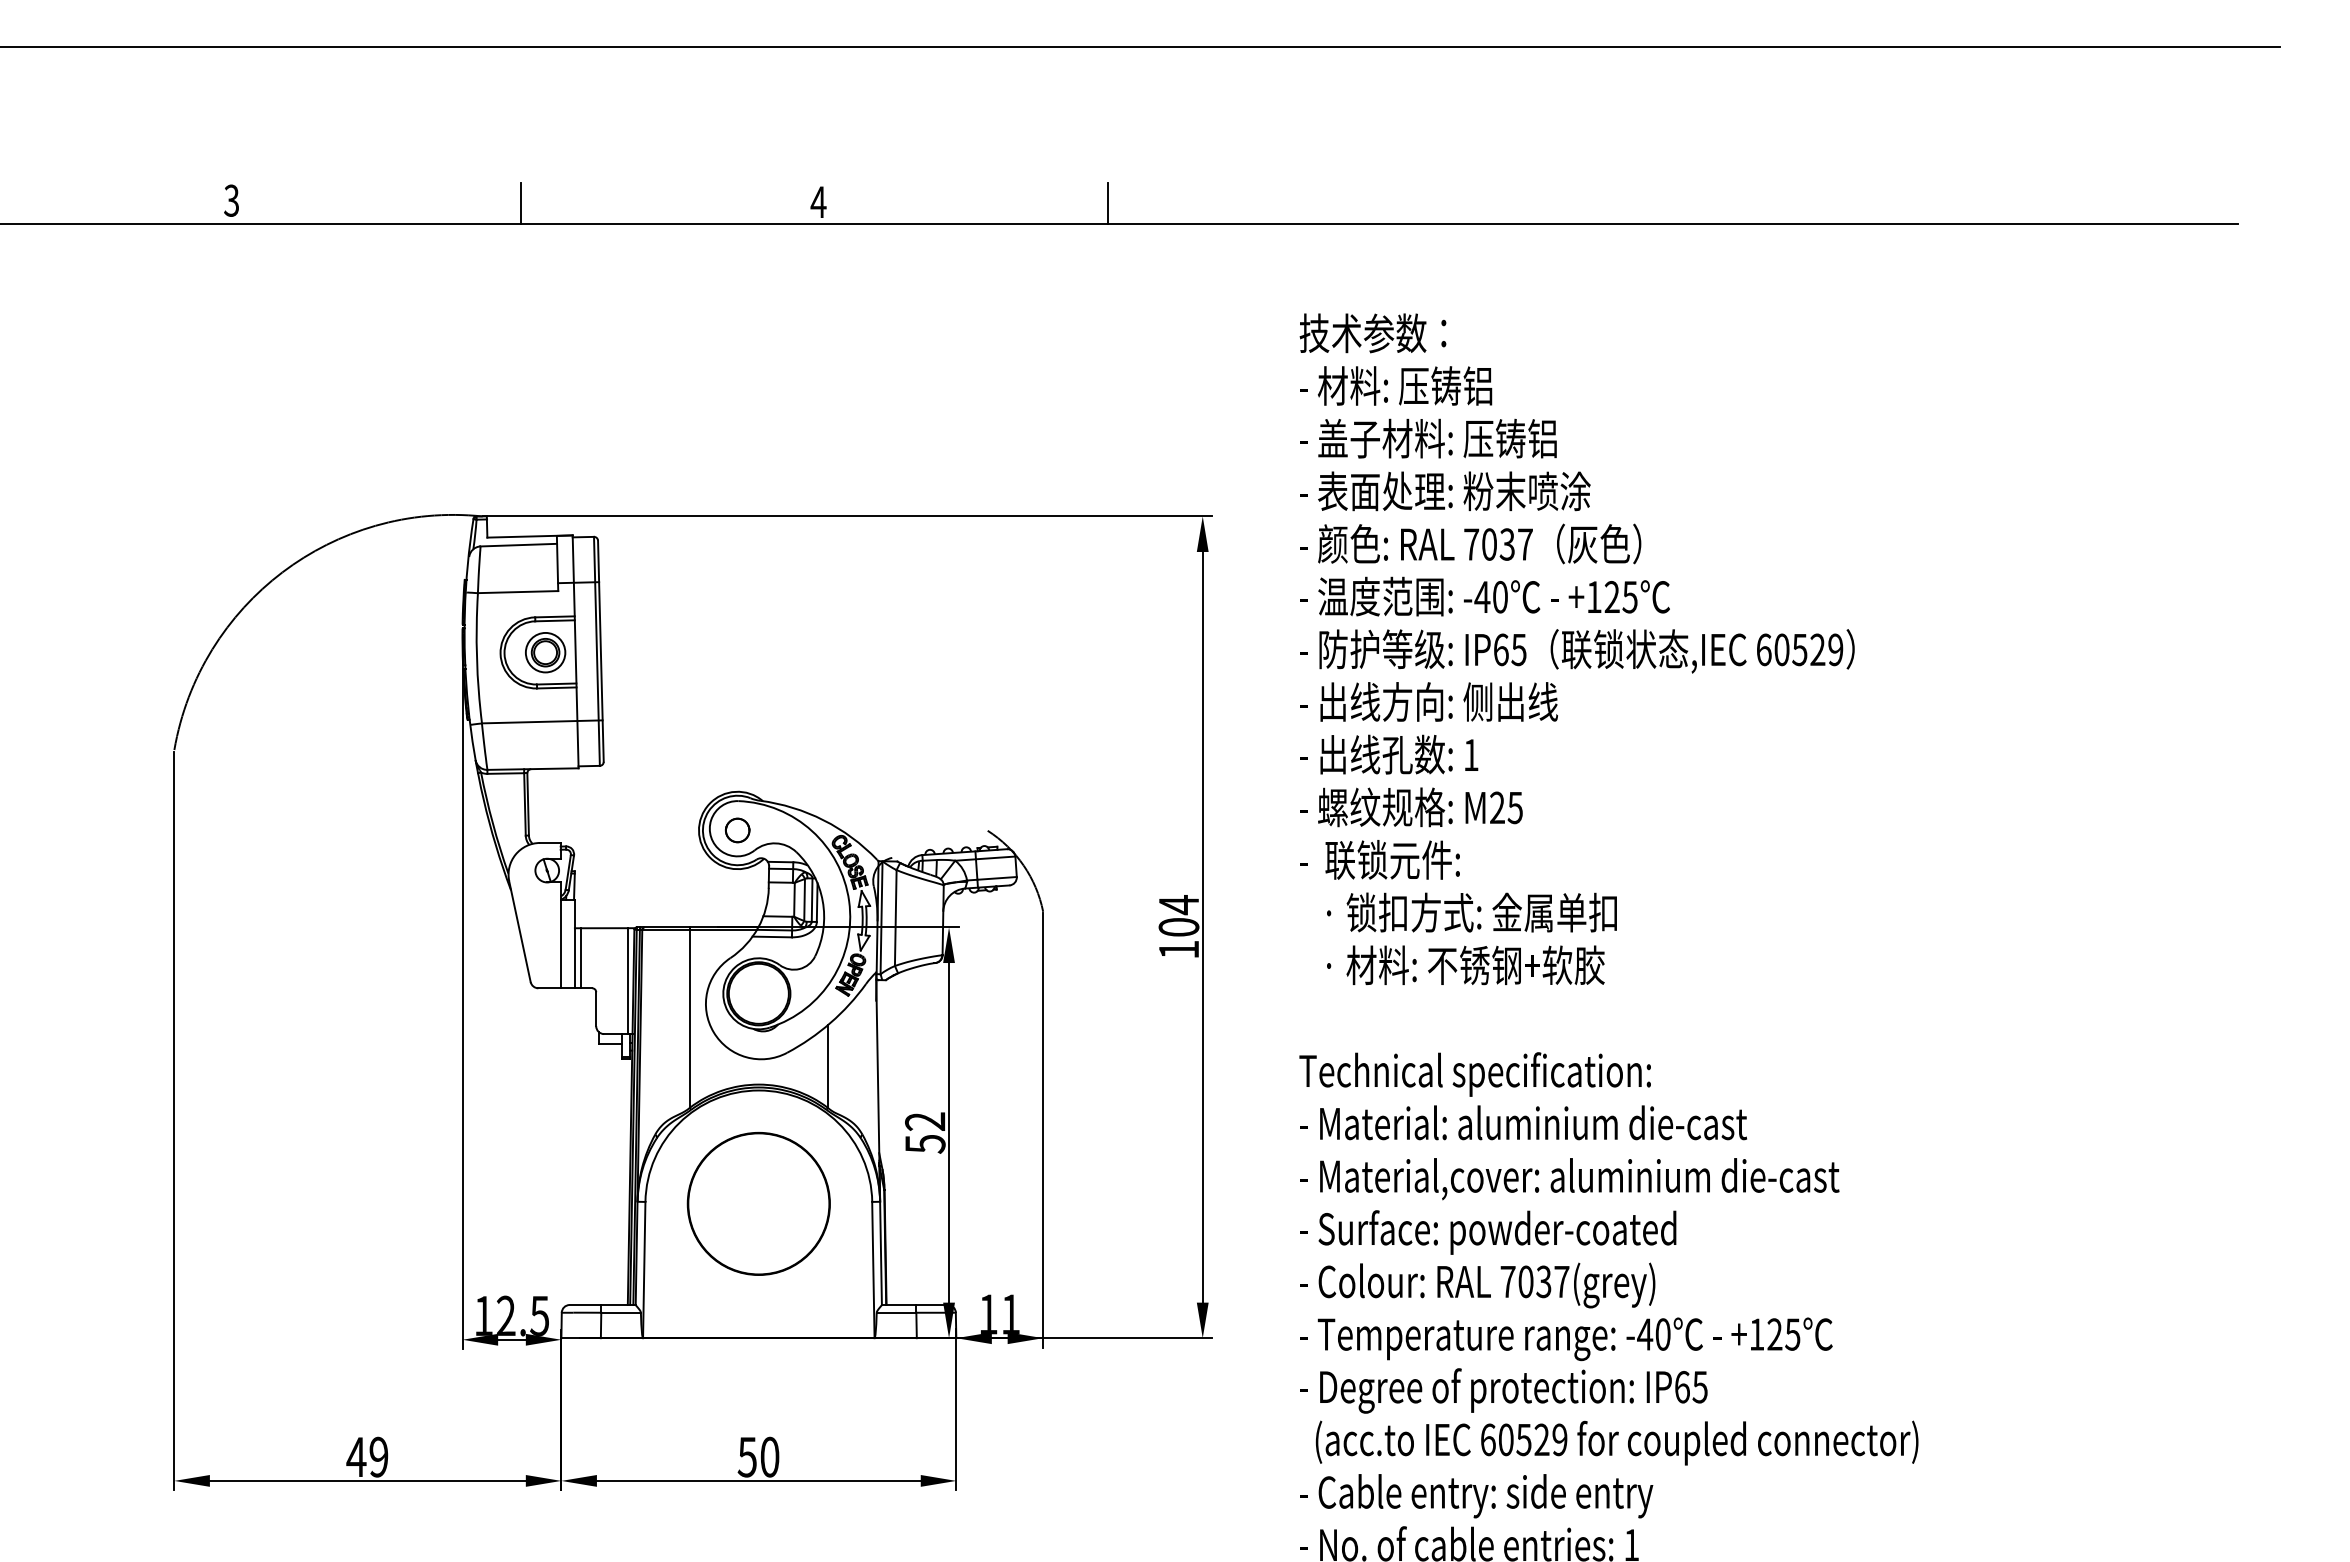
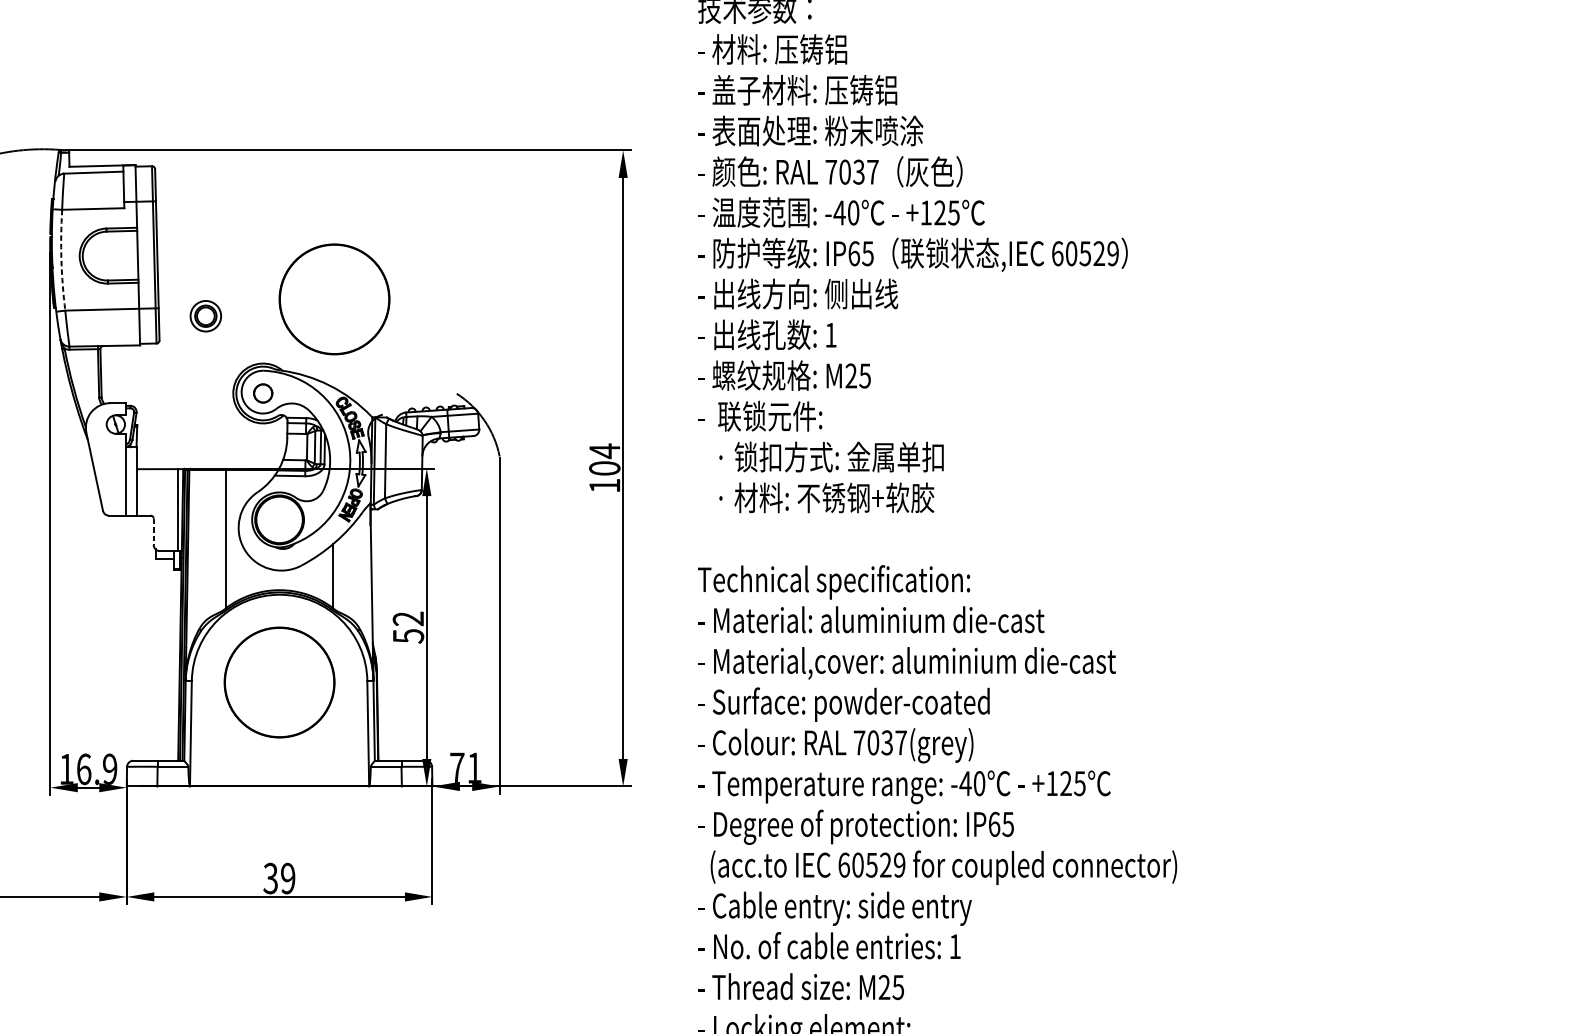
part: (545, 652) -> (205, 316), moved
arc: (476, 658) -> (61, 260), solid -> dashed
circle: (829, 708) -> (334, 299), added
line: (581, 958) -> (142, 492), removed
line: (596, 1009) -> (153, 532), solid -> dashed
text: (988, 1314) -> (457, 768), 11 -> 71
text: (522, 1315) -> (96, 768), 12.5 -> 16.9
text: (758, 1456) -> (279, 878), 50 -> 39

